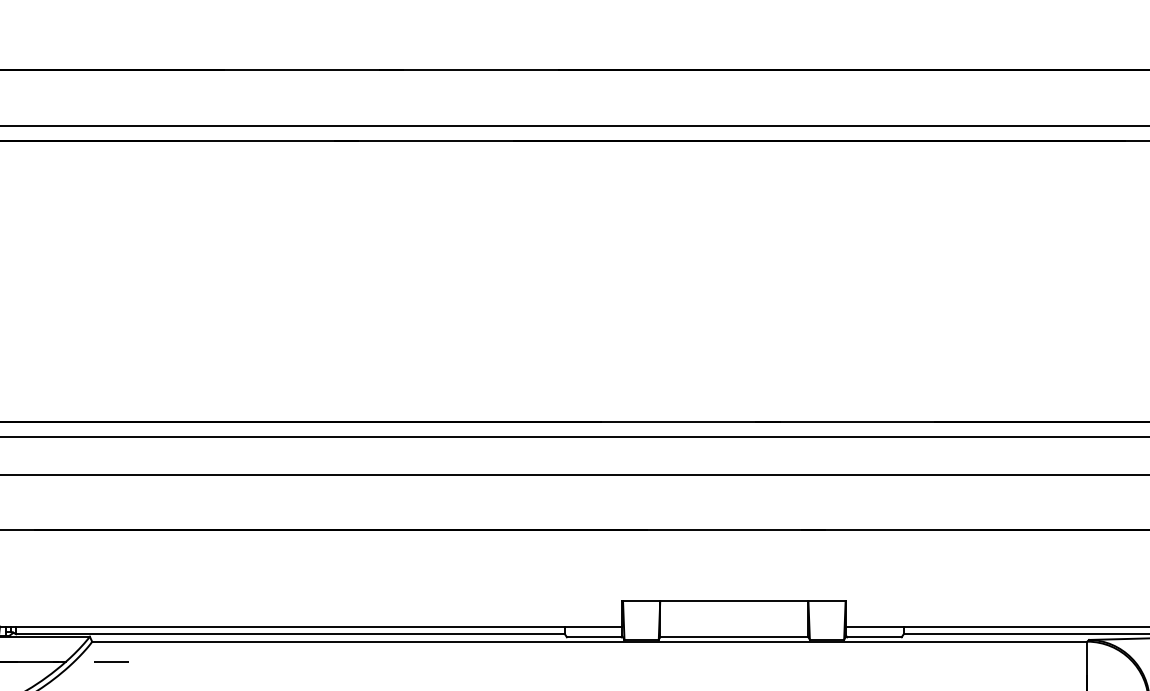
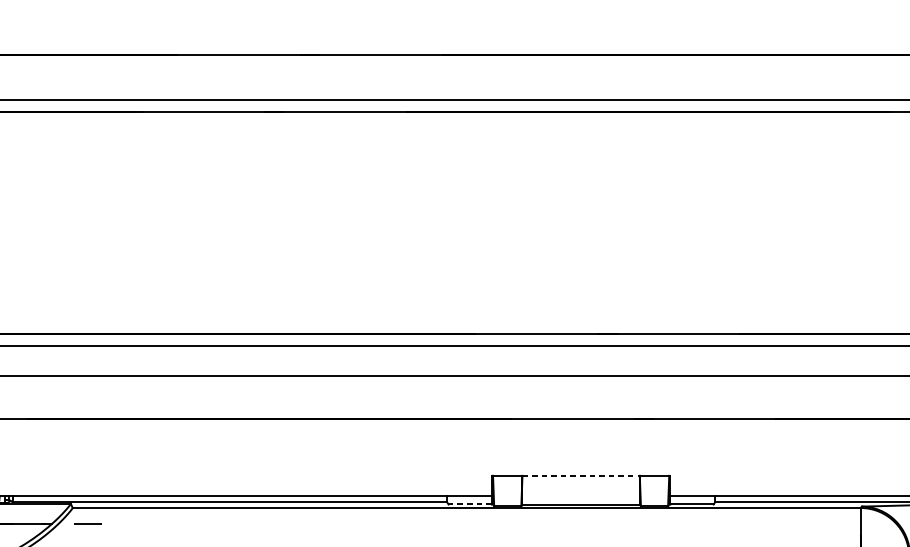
line: (734, 601) -> (581, 476), solid -> dashed
line: (593, 637) -> (469, 504), solid -> dashed

